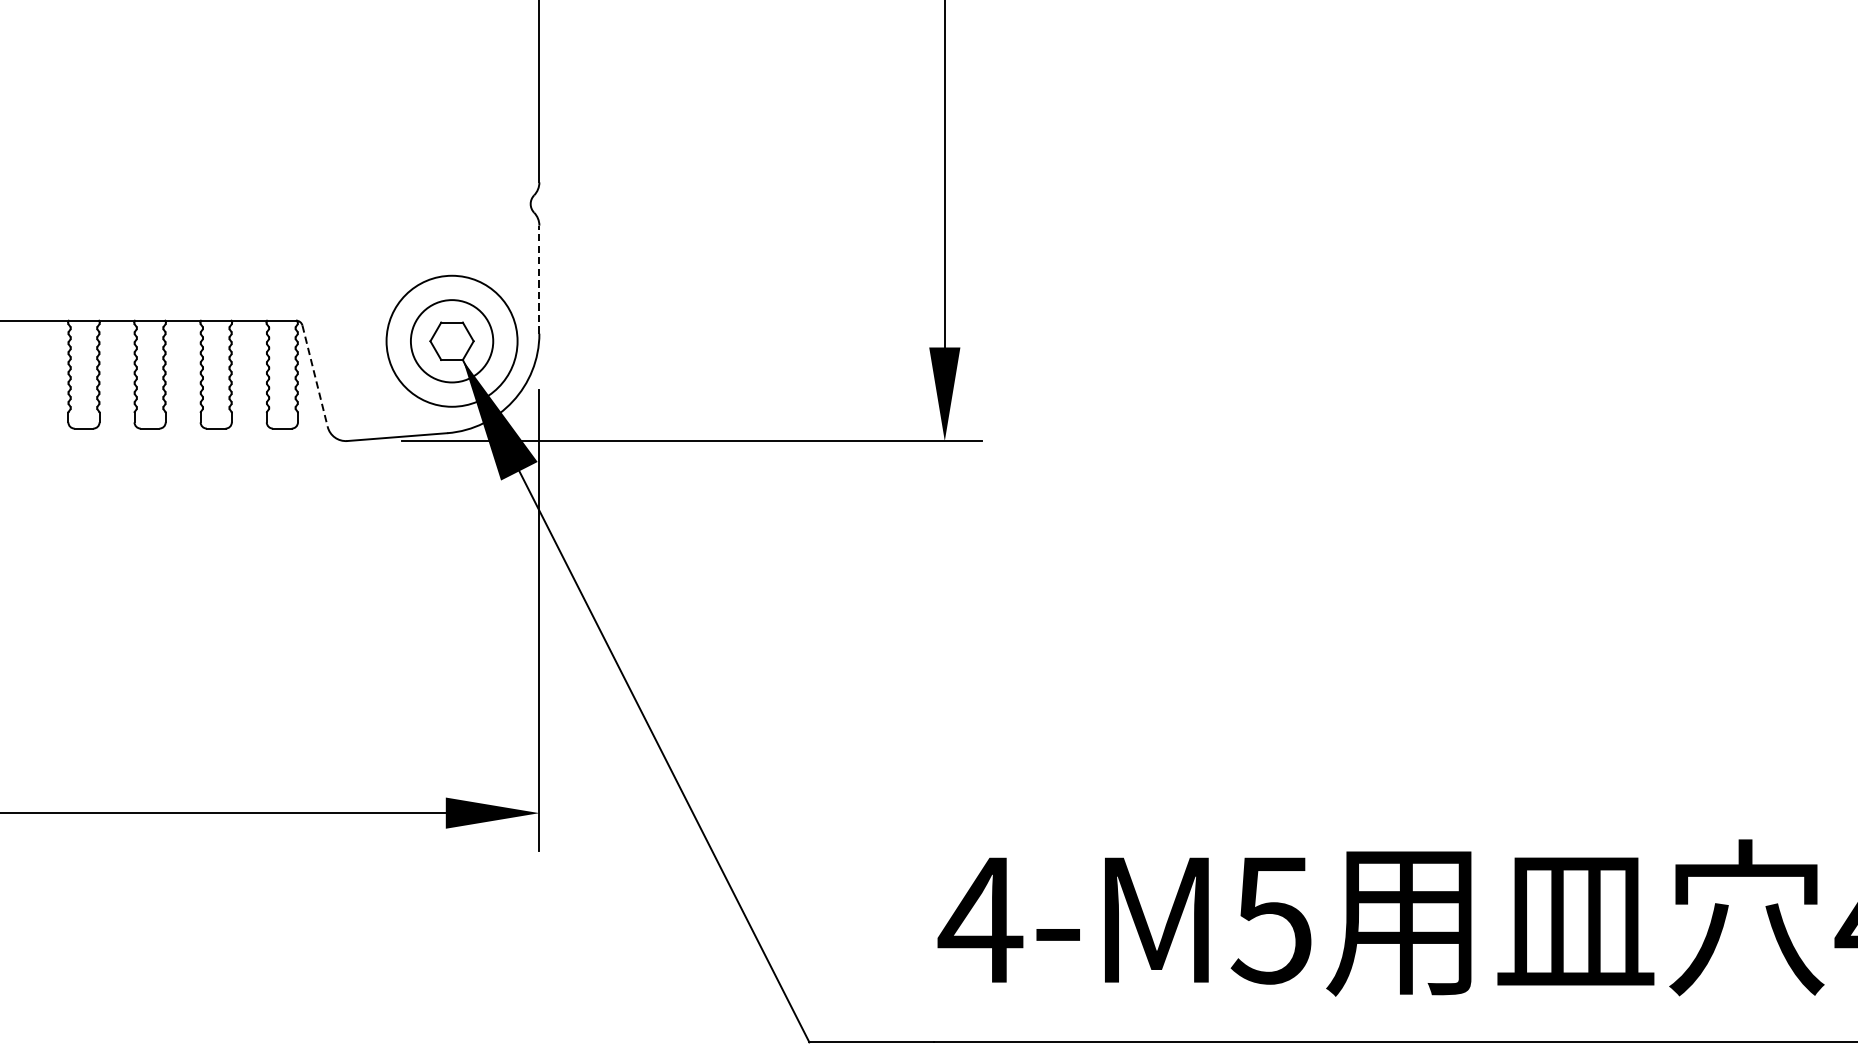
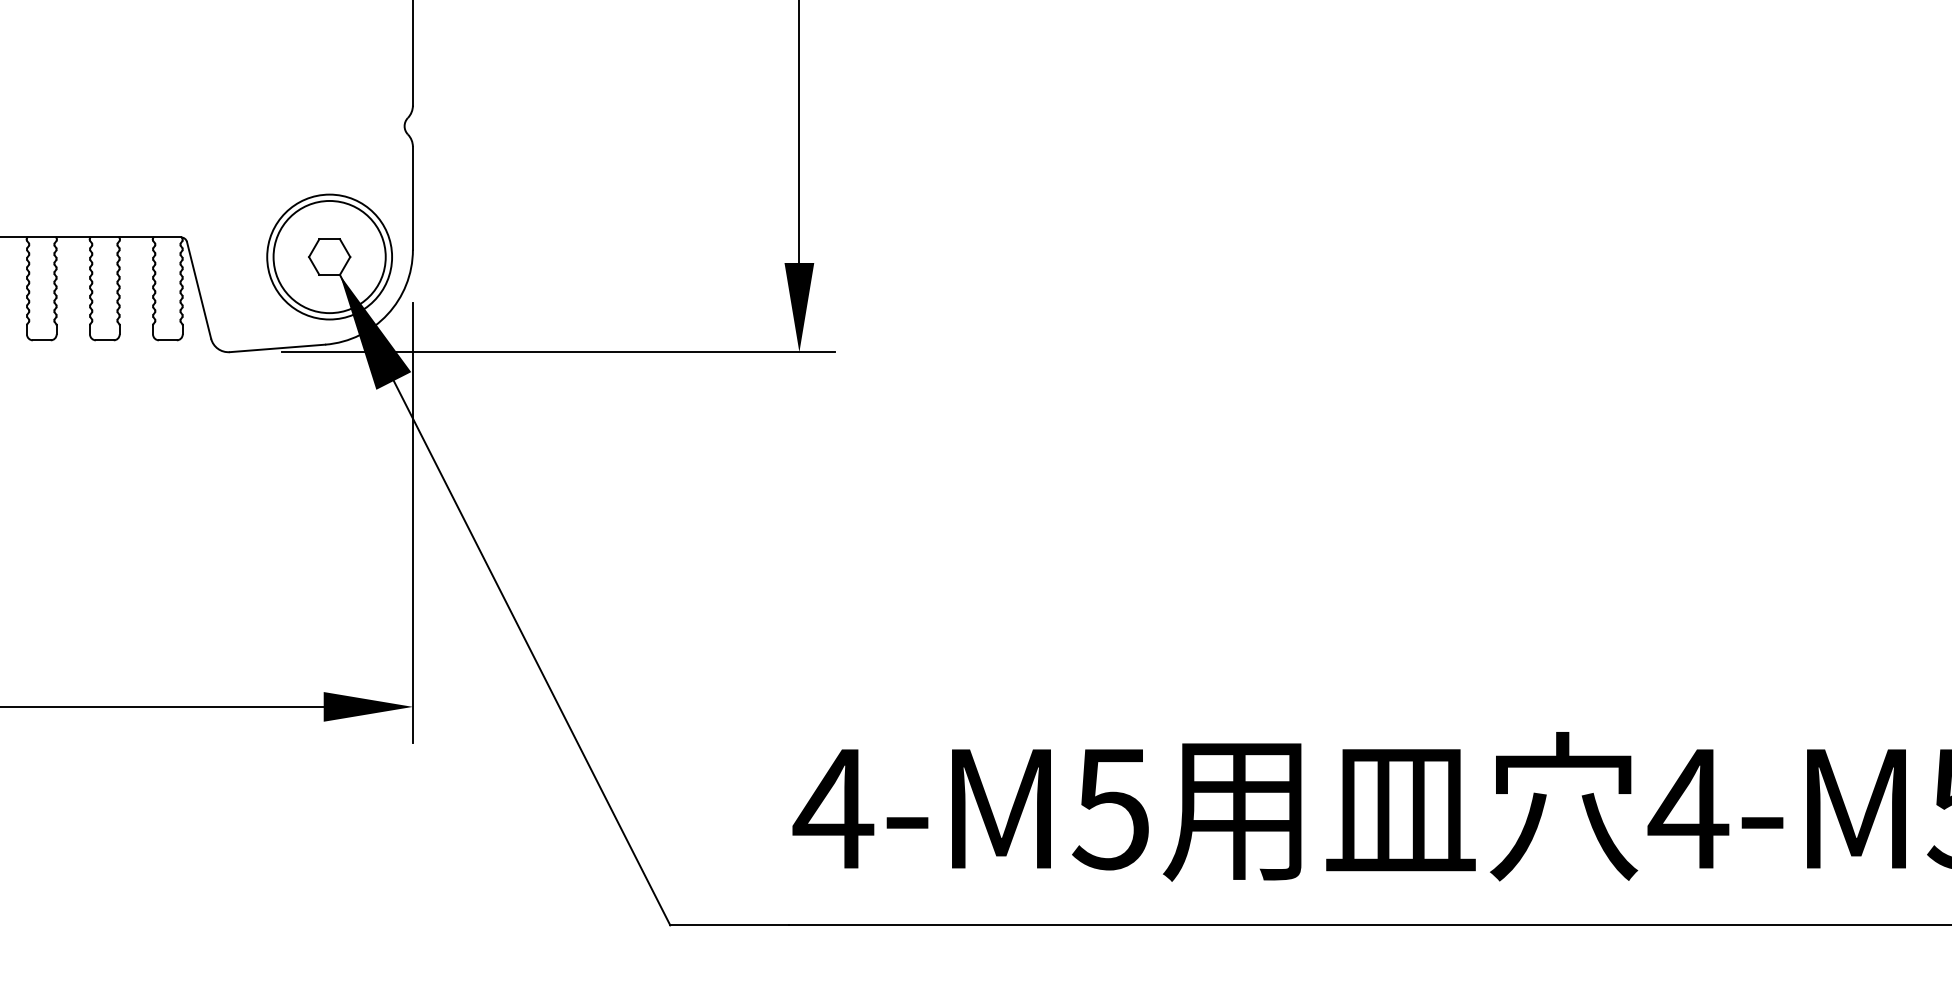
line: (538, 278) -> (412, 197), dashed -> solid
circle: (451, 340) -> (329, 256), size x1.43
line: (315, 376) -> (199, 290), dashed -> solid

